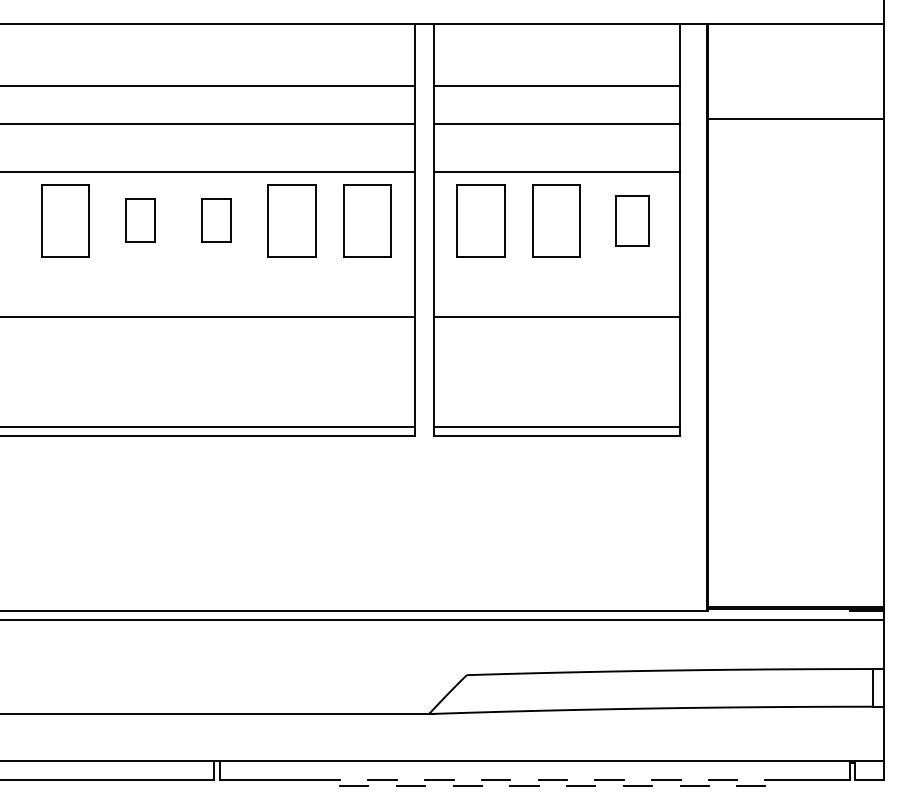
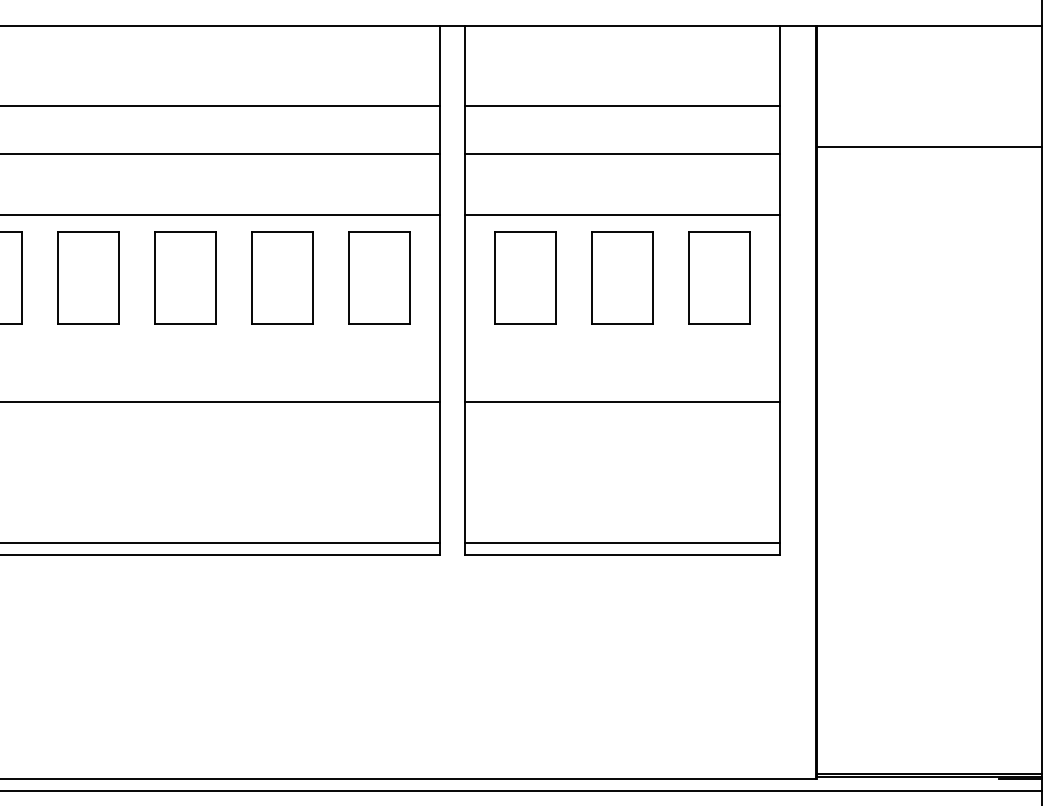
part: (140, 220) -> (88, 277), size x1.67
part: (216, 220) -> (185, 277), size x1.67
part: (632, 220) -> (719, 277), size x1.43

